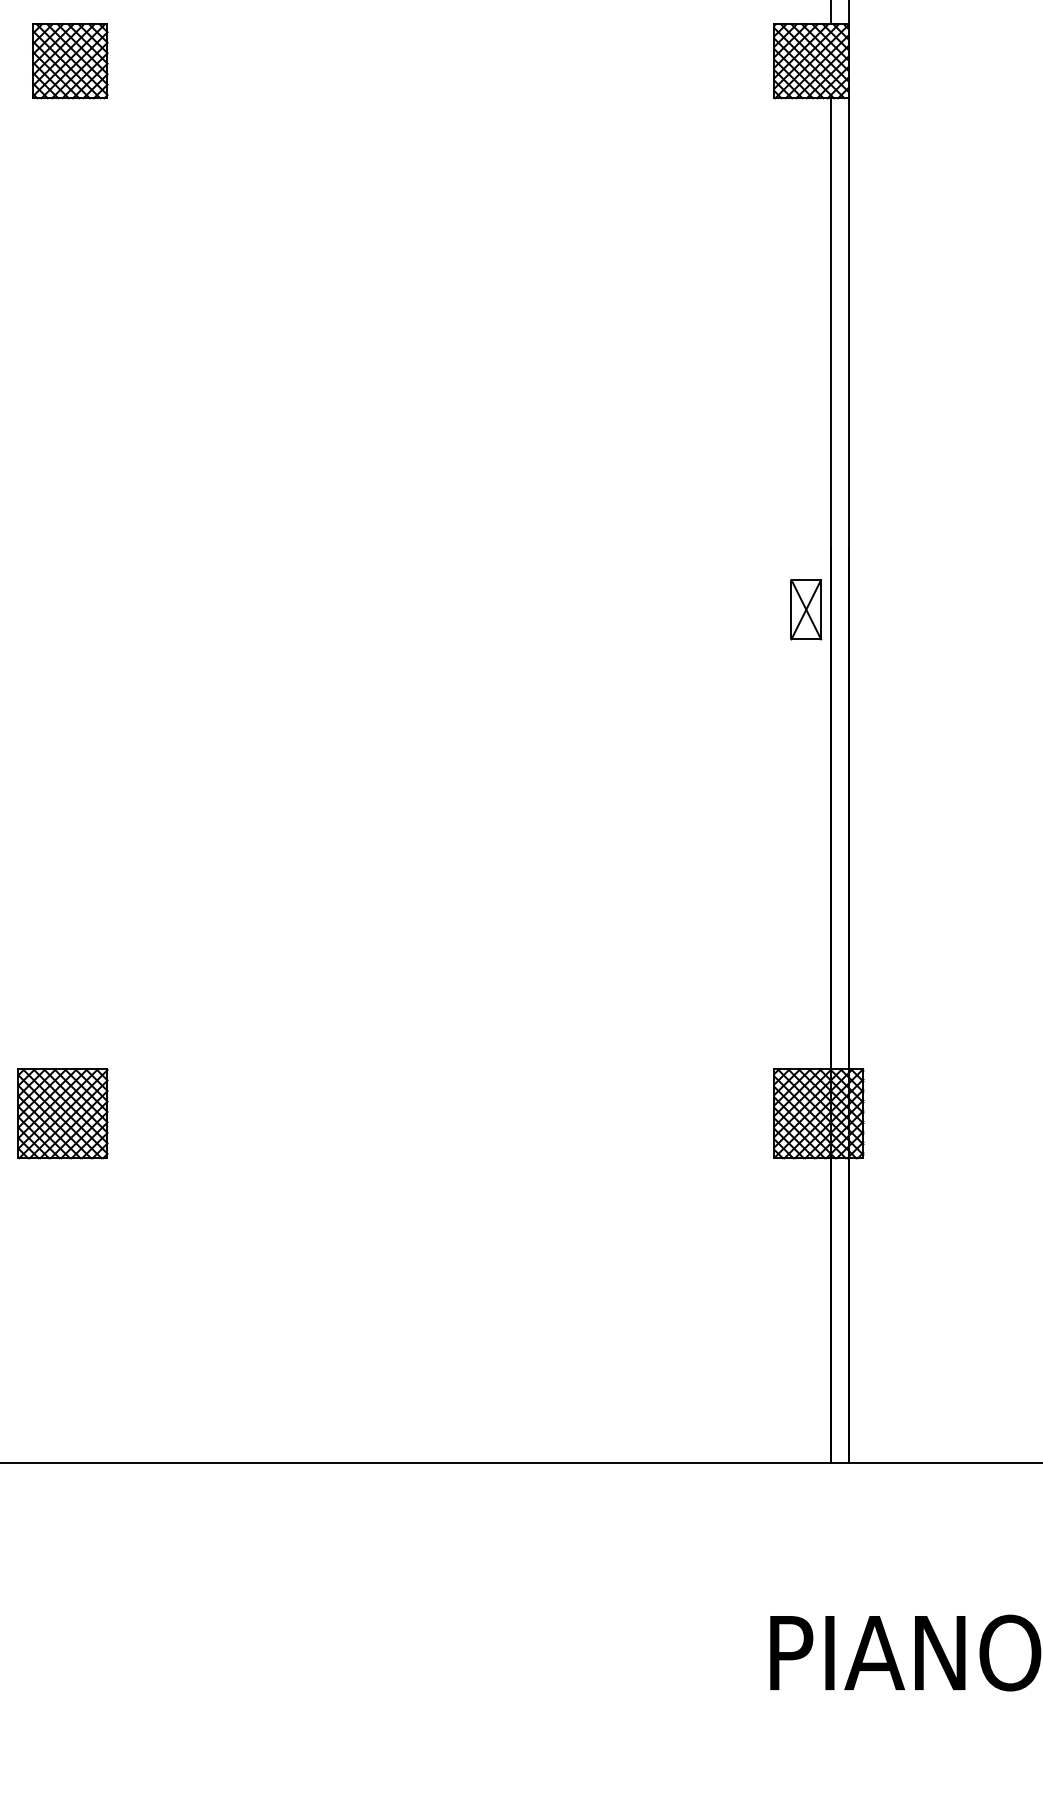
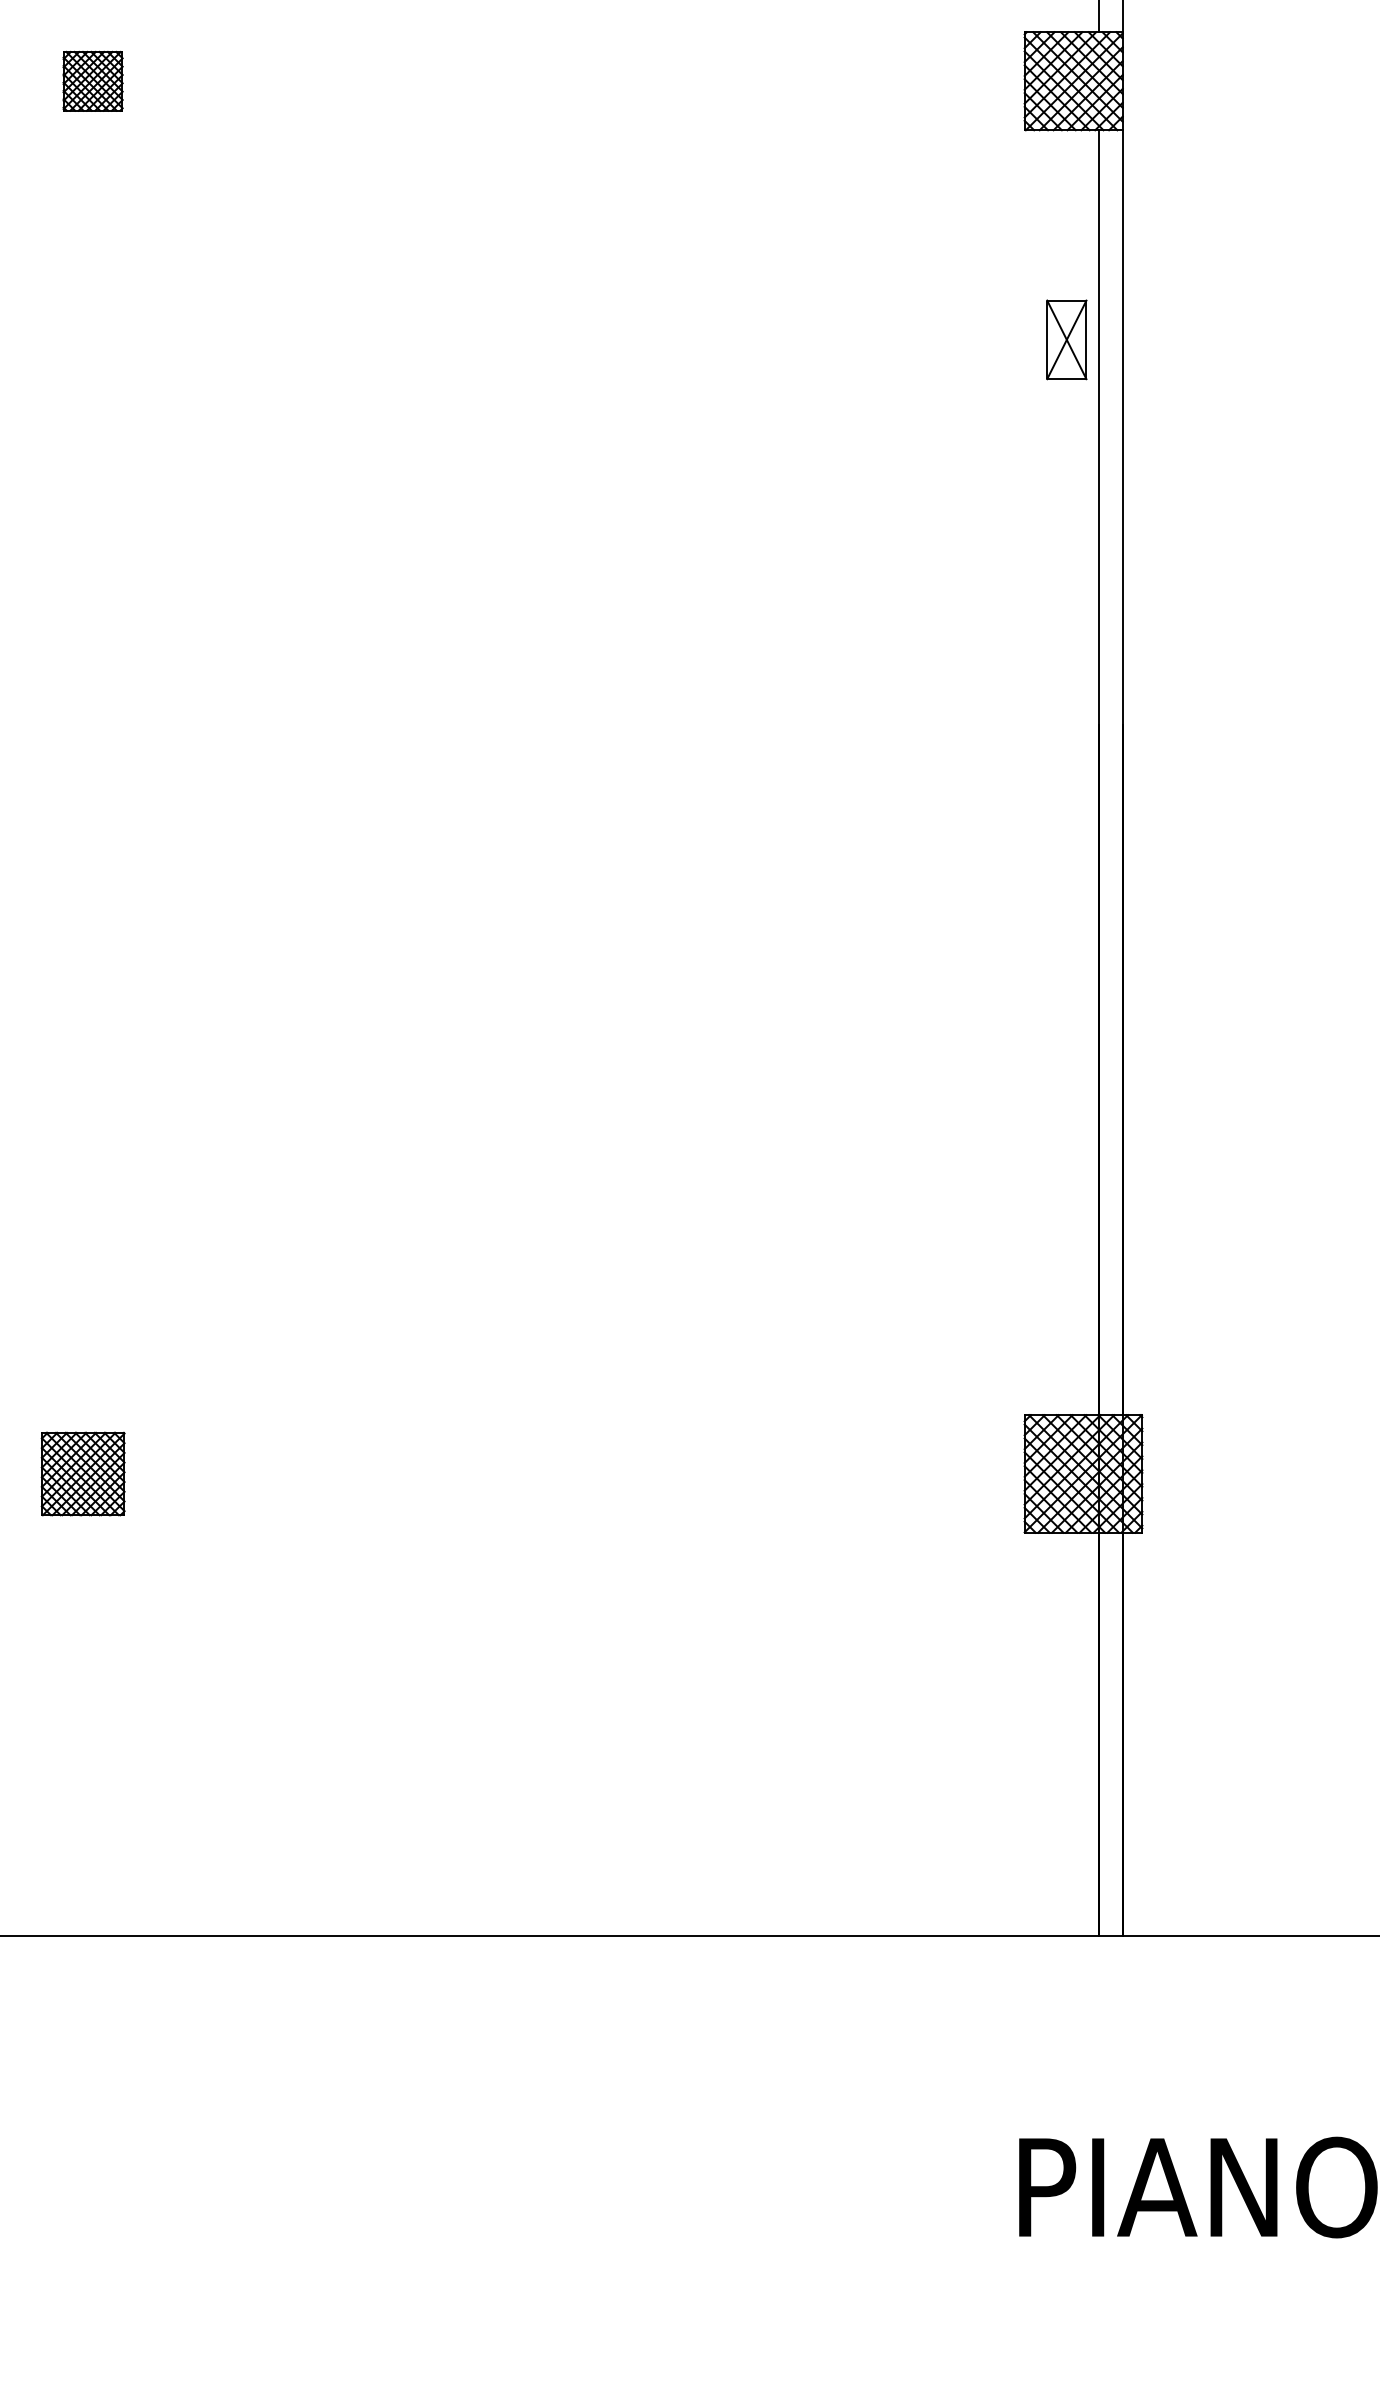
part: (70, 61) -> (93, 81), size x0.6
part: (806, 609) -> (1067, 339), moved
part: (62, 1113) -> (82, 1473), size x0.7

